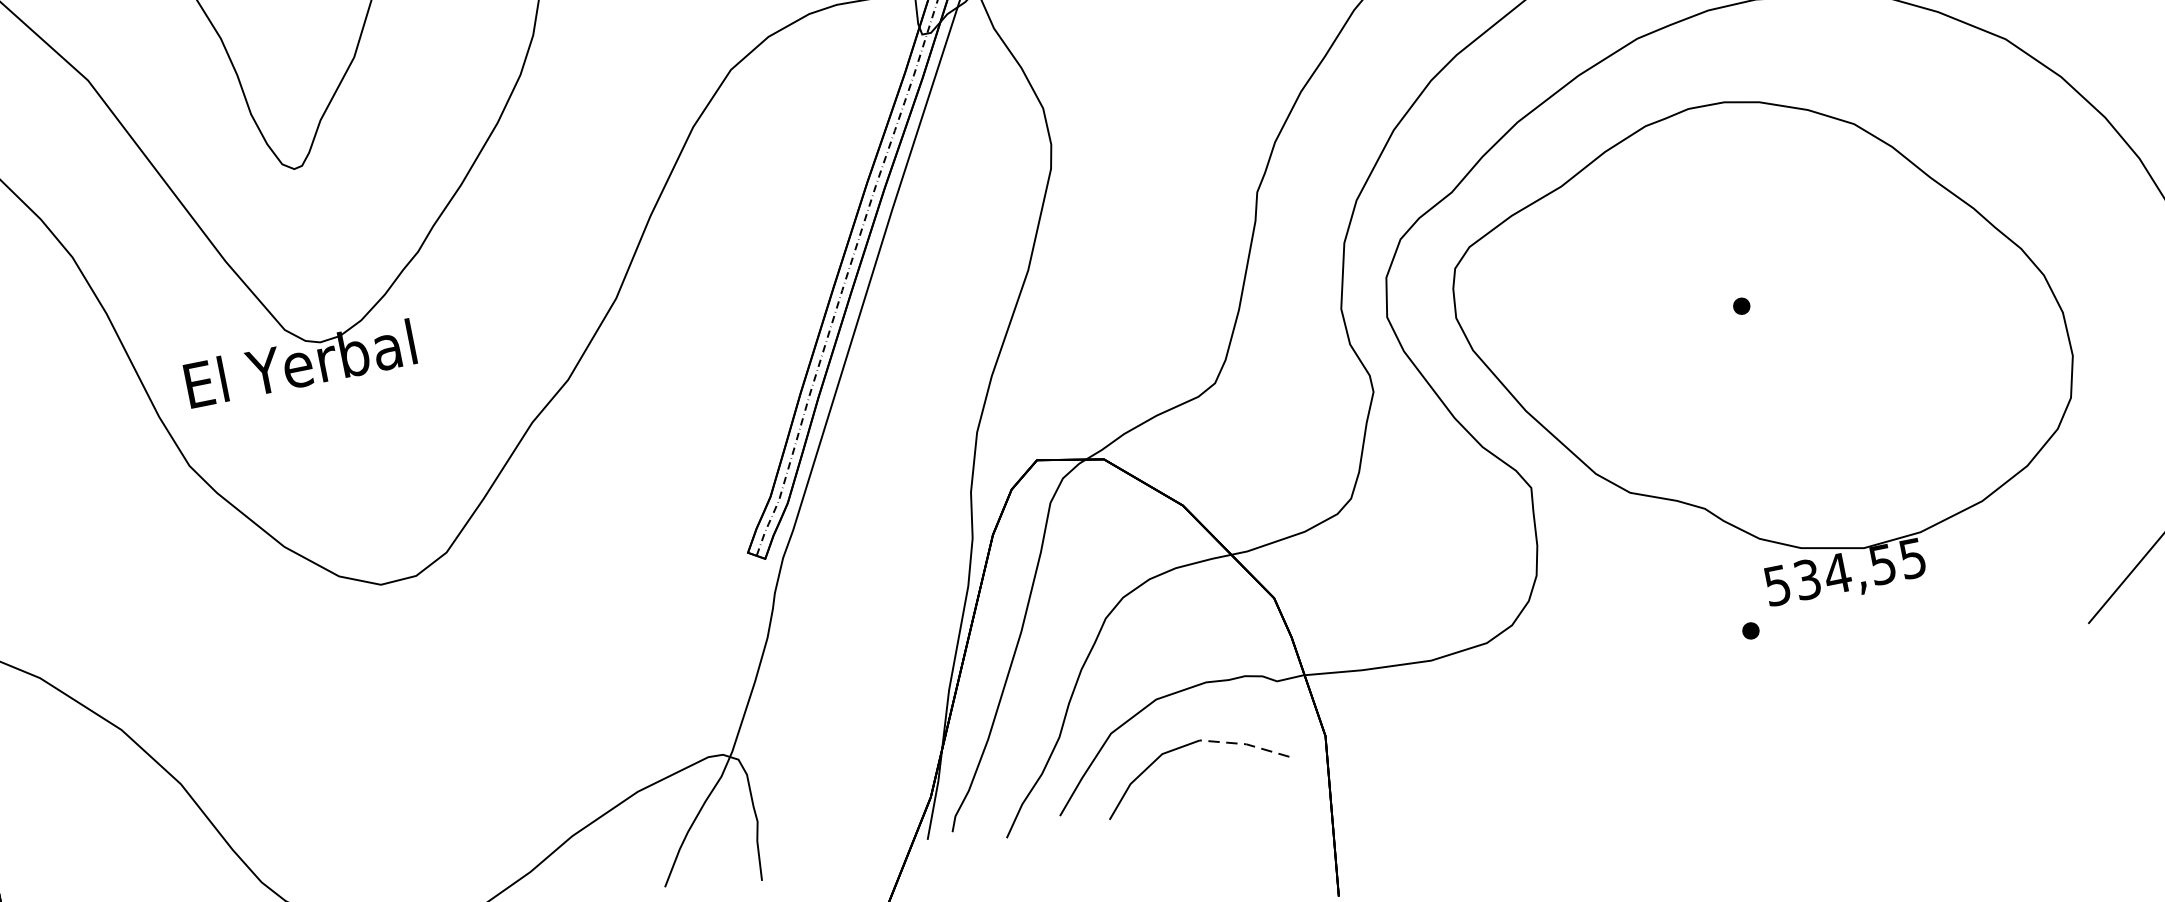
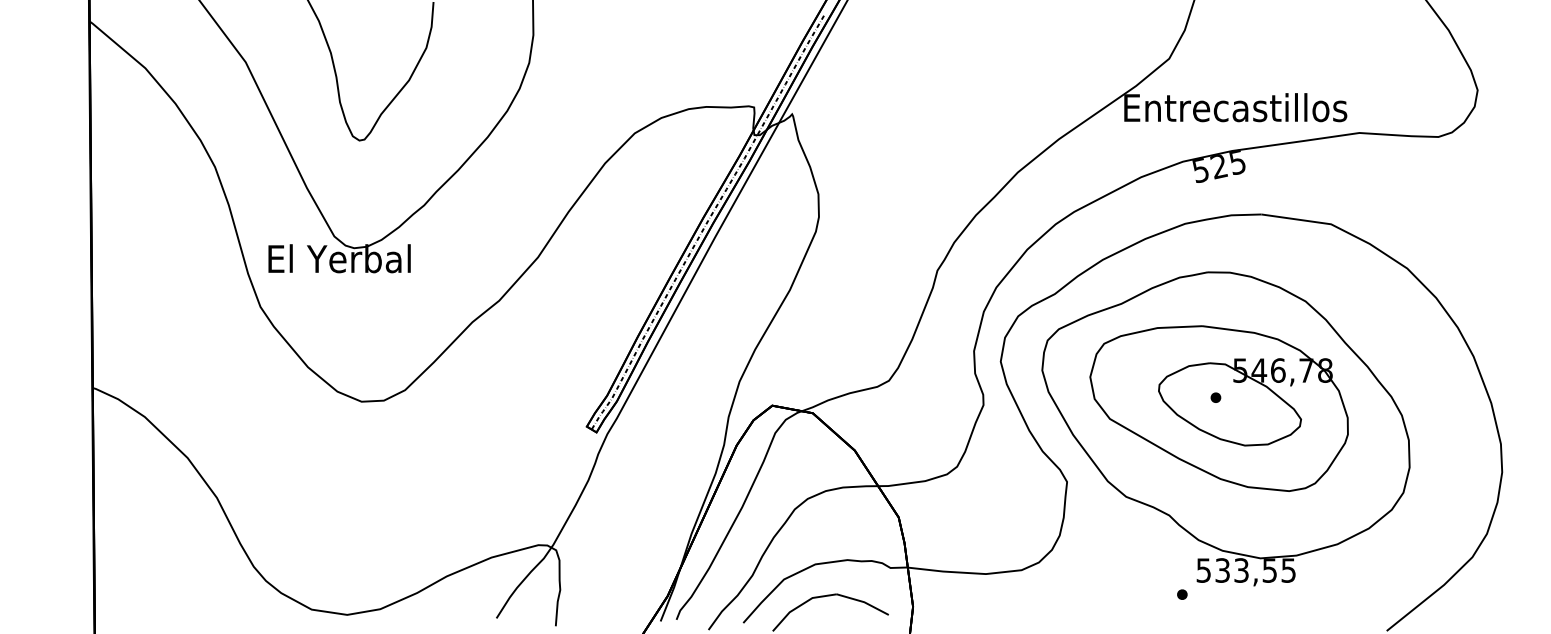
part: (1749, 322) -> (1218, 408), added
text: (1837, 573) -> (1241, 570), 534,55 -> 533,55
line: (1246, 744) -> (864, 602), dashed -> solid

